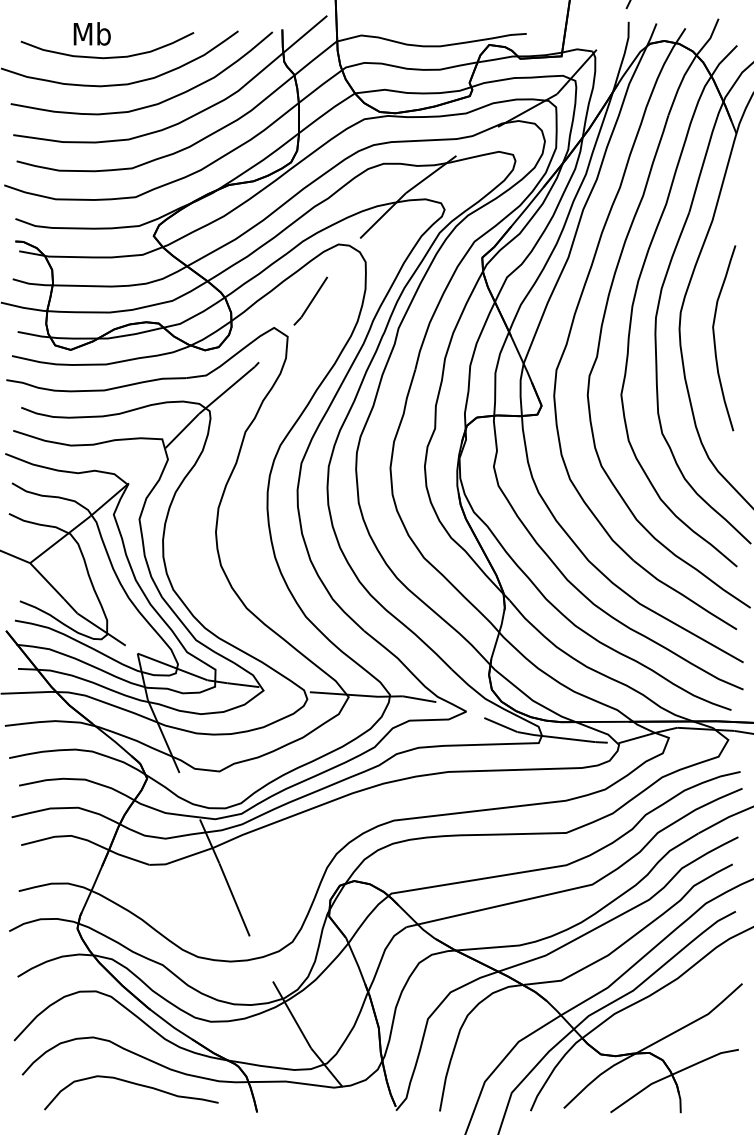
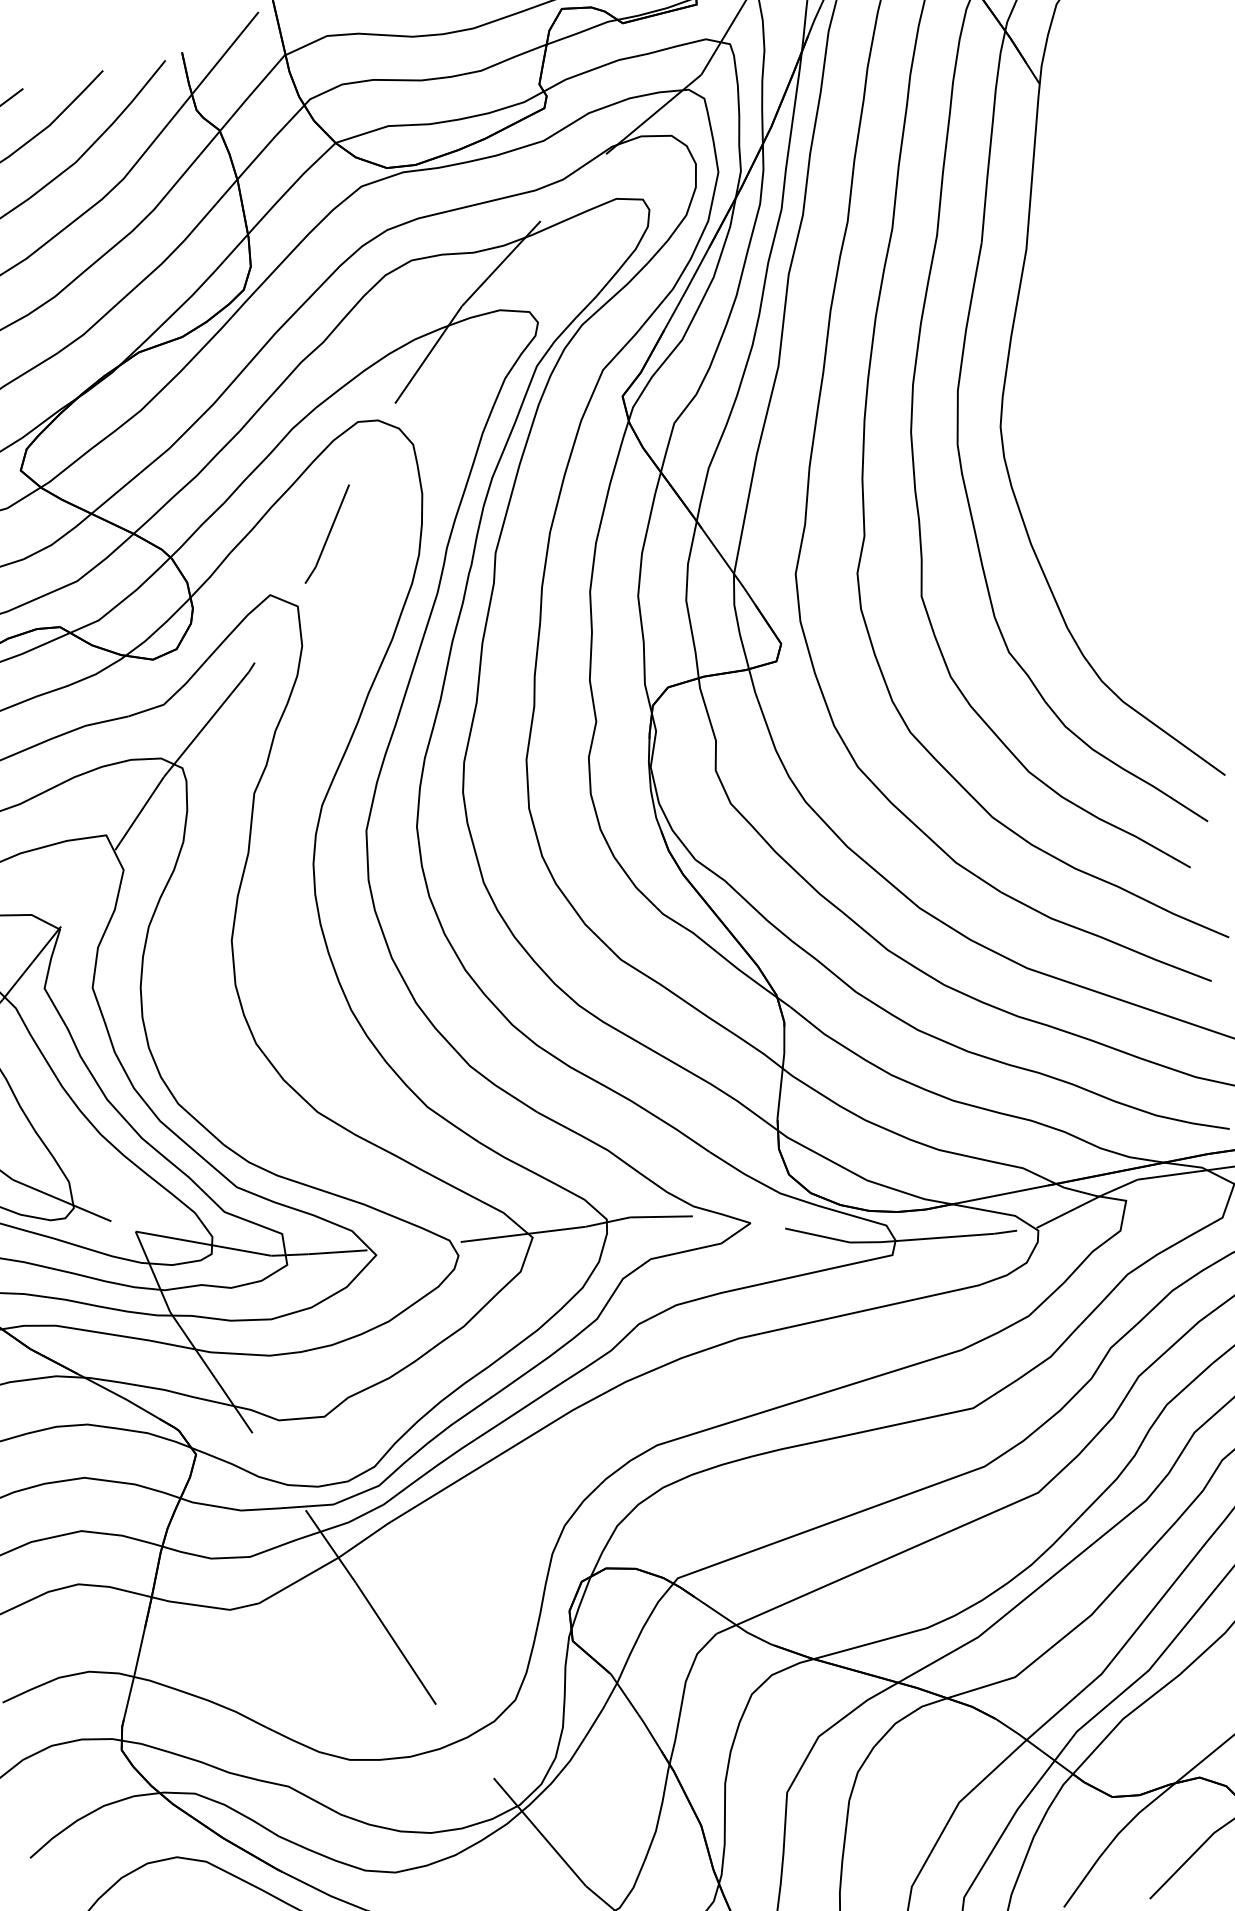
curve: (715, 338) -> (1072, 462), removed

